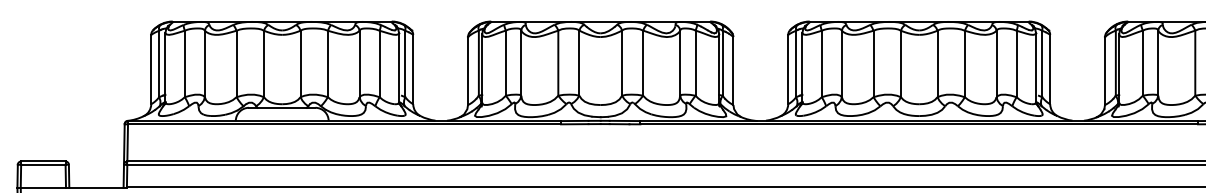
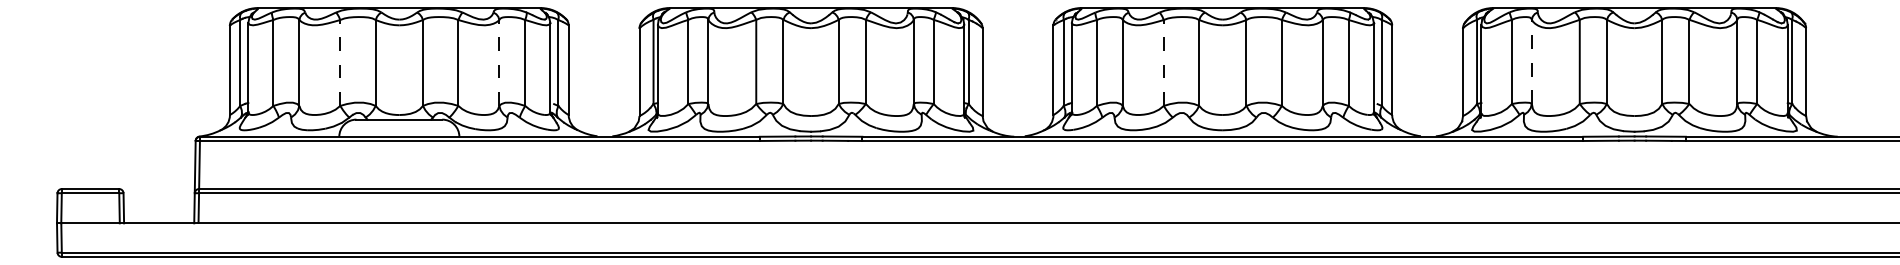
line: (1157, 62) -> (1531, 61), solid -> dashed
line: (236, 63) -> (340, 62), solid -> dashed
line: (359, 63) -> (499, 62), solid -> dashed
line: (873, 63) -> (1163, 62), solid -> dashed

